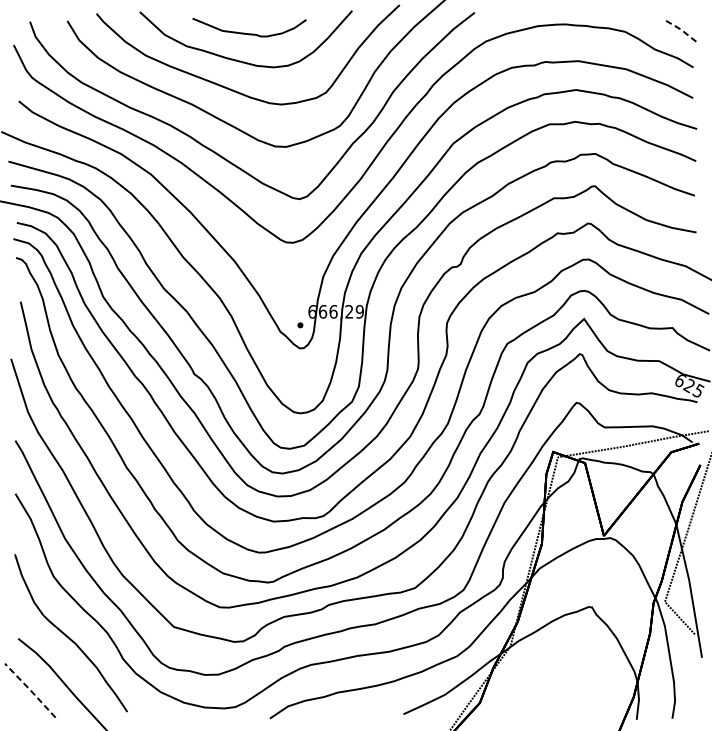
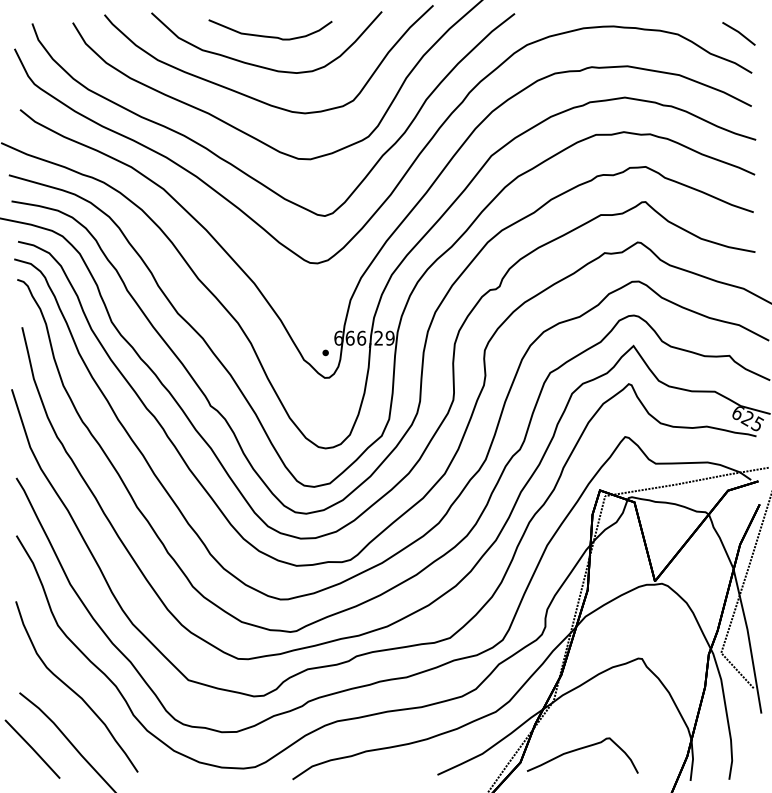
line: (681, 30) -> (739, 32), dashed -> solid
line: (30, 689) -> (32, 748), dashed -> solid
curve: (536, 690) -> (581, 749), added

